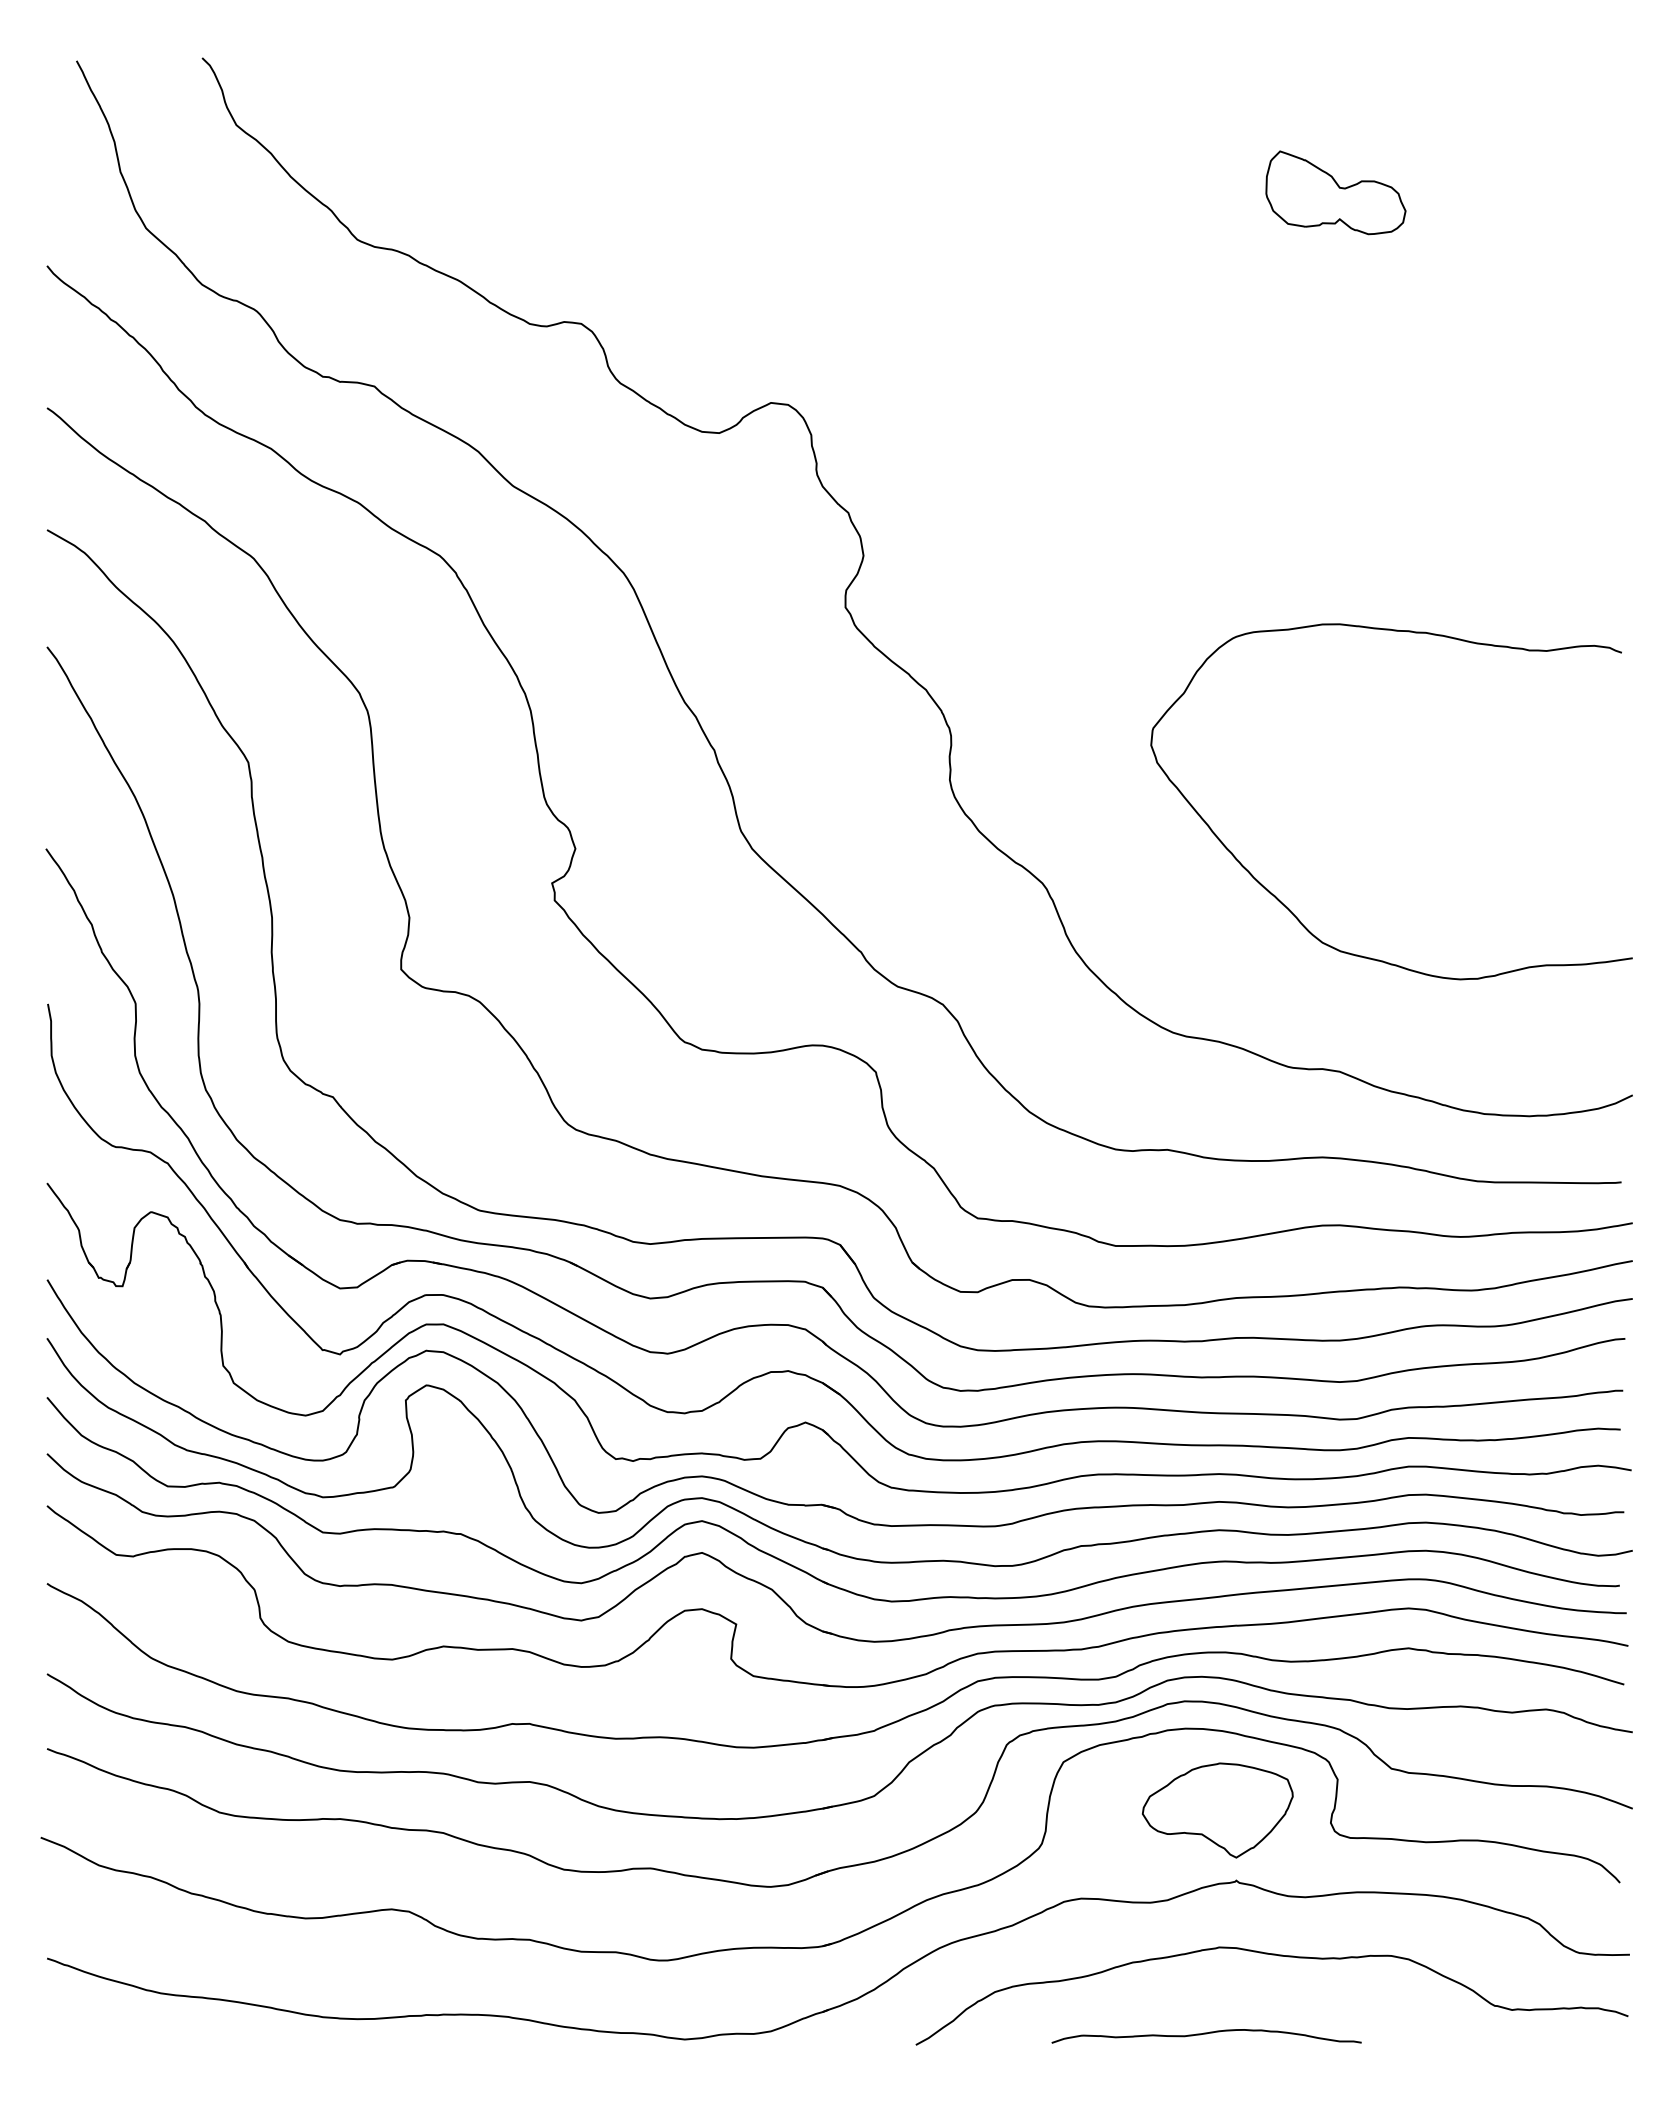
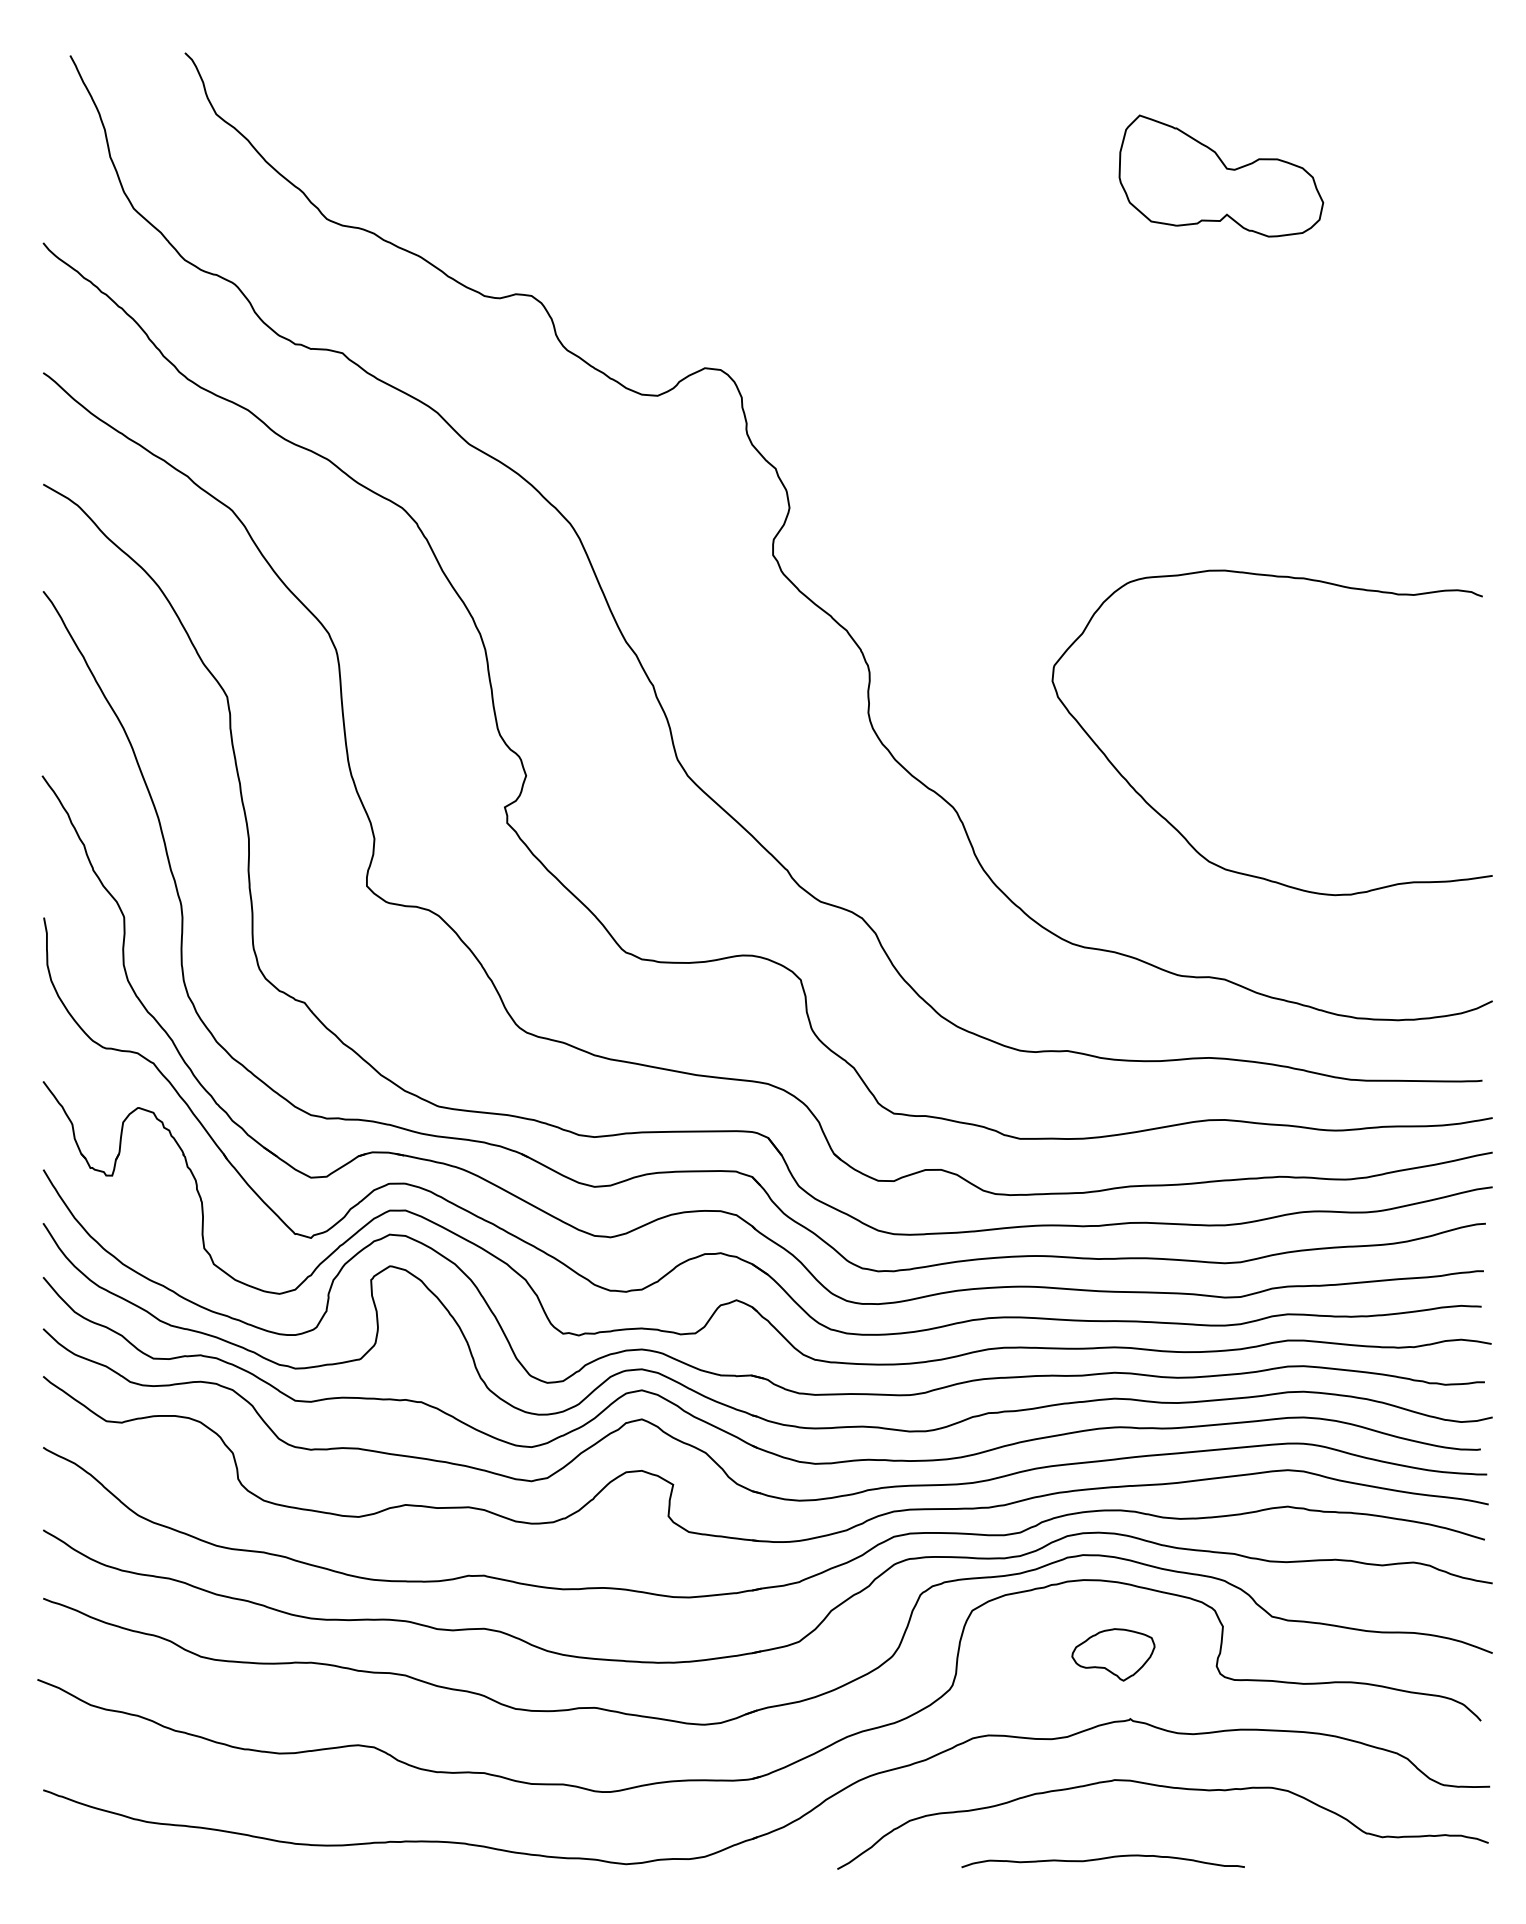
part: (1335, 192) -> (1220, 175), size x1.6
part: (1217, 1810) -> (1113, 1654), size x0.6

